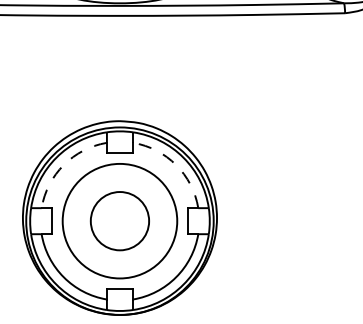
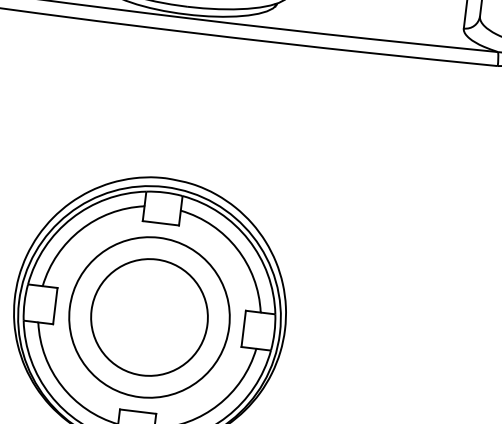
arc: (63, 165) -> (80, 230), dashed -> solid
arc: (176, 165) -> (237, 249), dashed -> solid
circle: (119, 220) -> (148, 316), size x1.43

